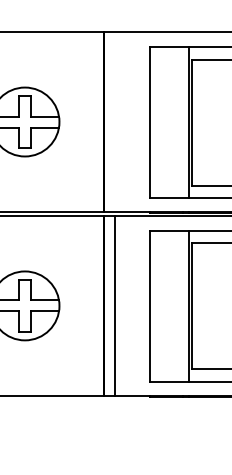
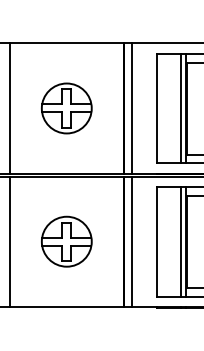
line: (114, 122) -> (131, 108), added
line: (183, 122) -> (181, 108), added
line: (183, 305) -> (181, 241), added

